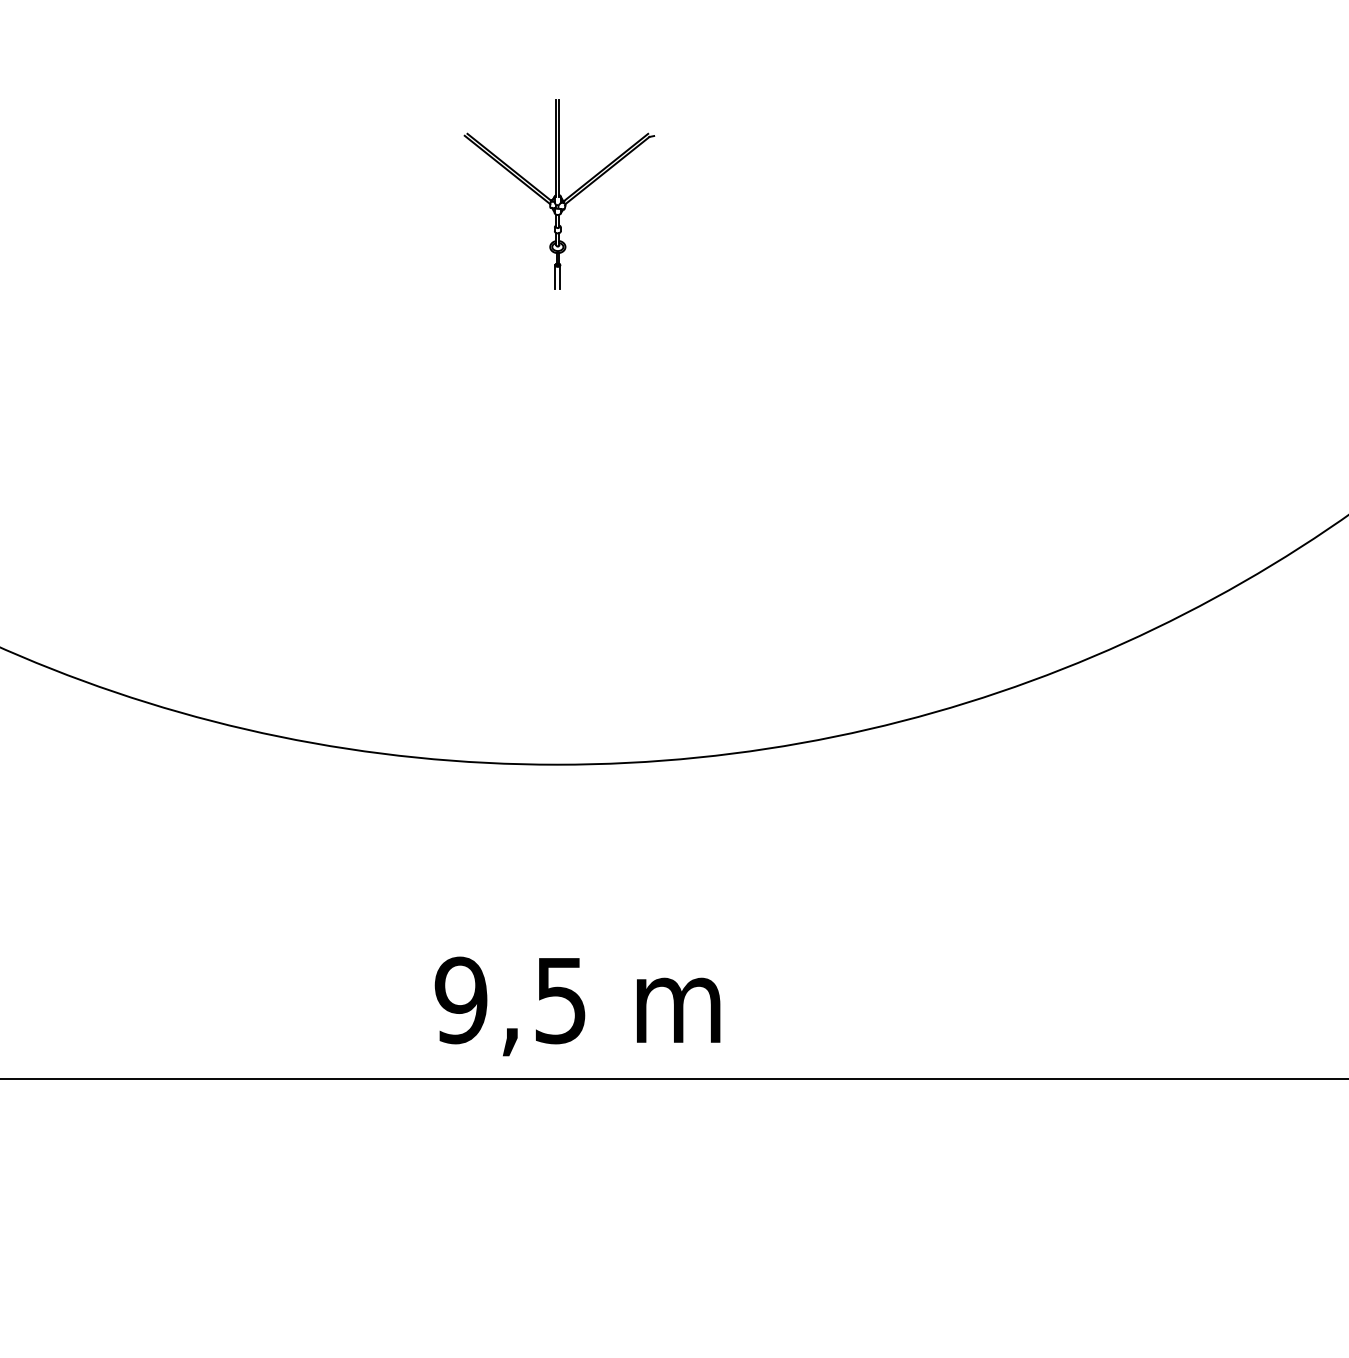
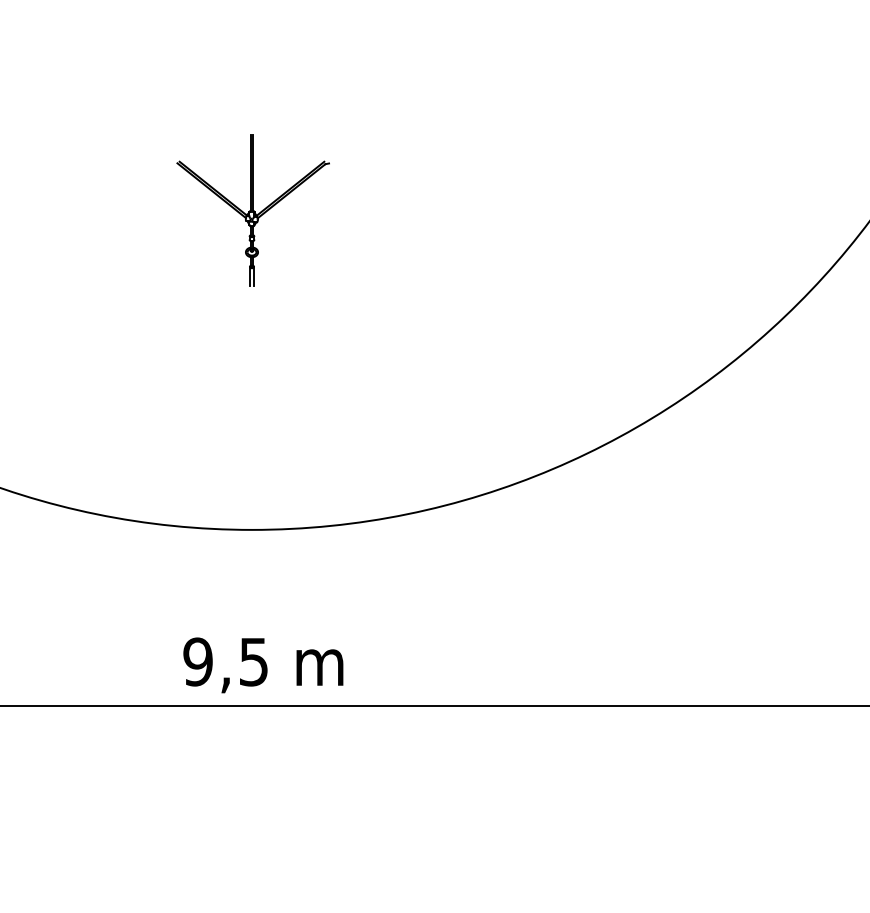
part: (558, 194) -> (252, 210), size x1.43

